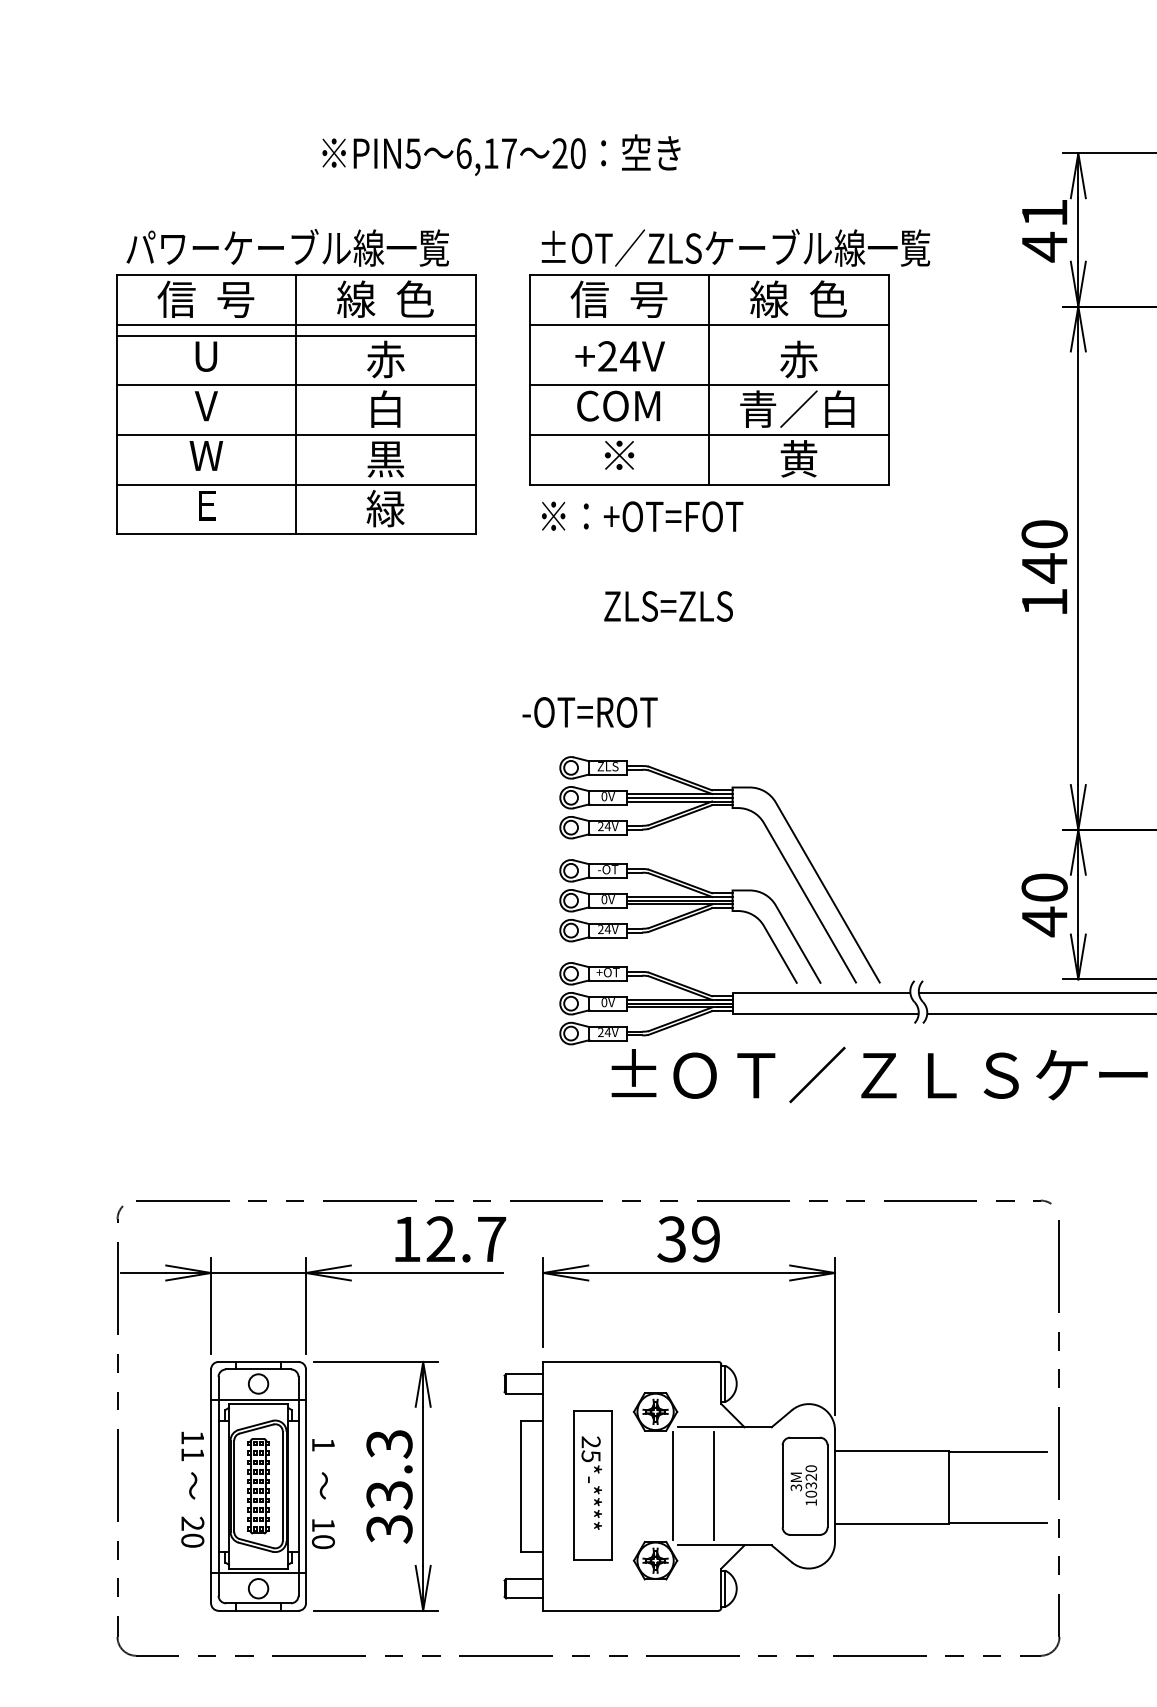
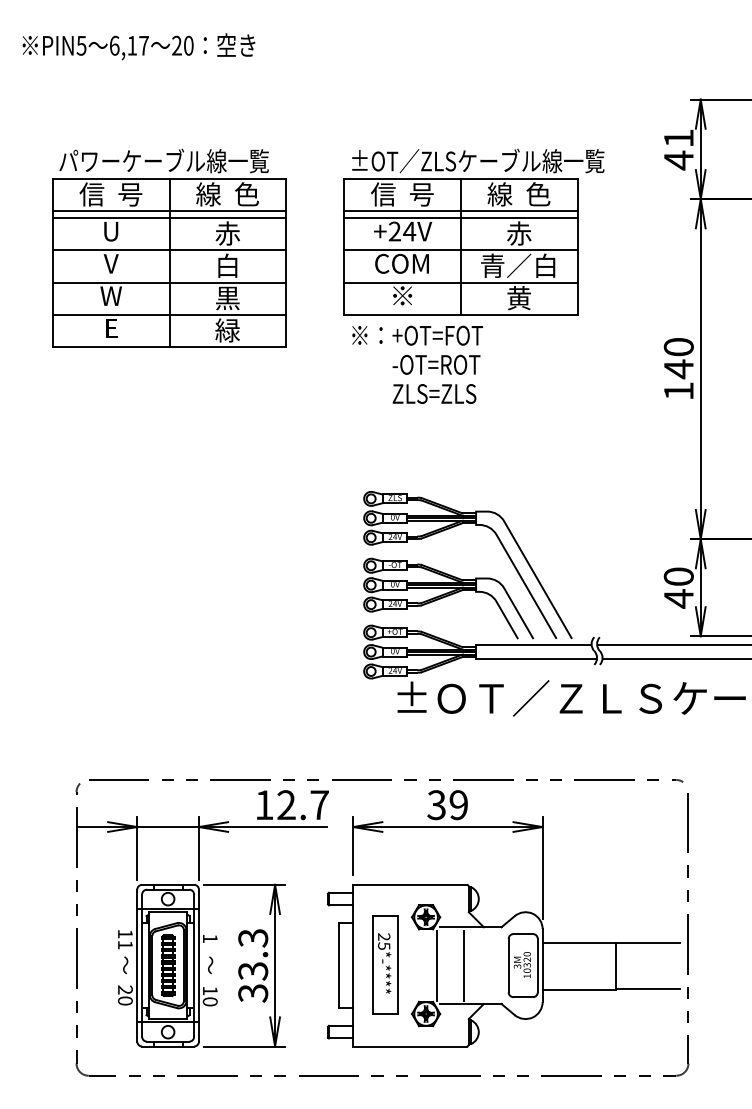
text: (500, 154) -> (138, 46), moved
line: (708, 336) -> (460, 218), added
part: (296, 380) -> (169, 247), moved
text: (590, 711) -> (436, 364), moved

